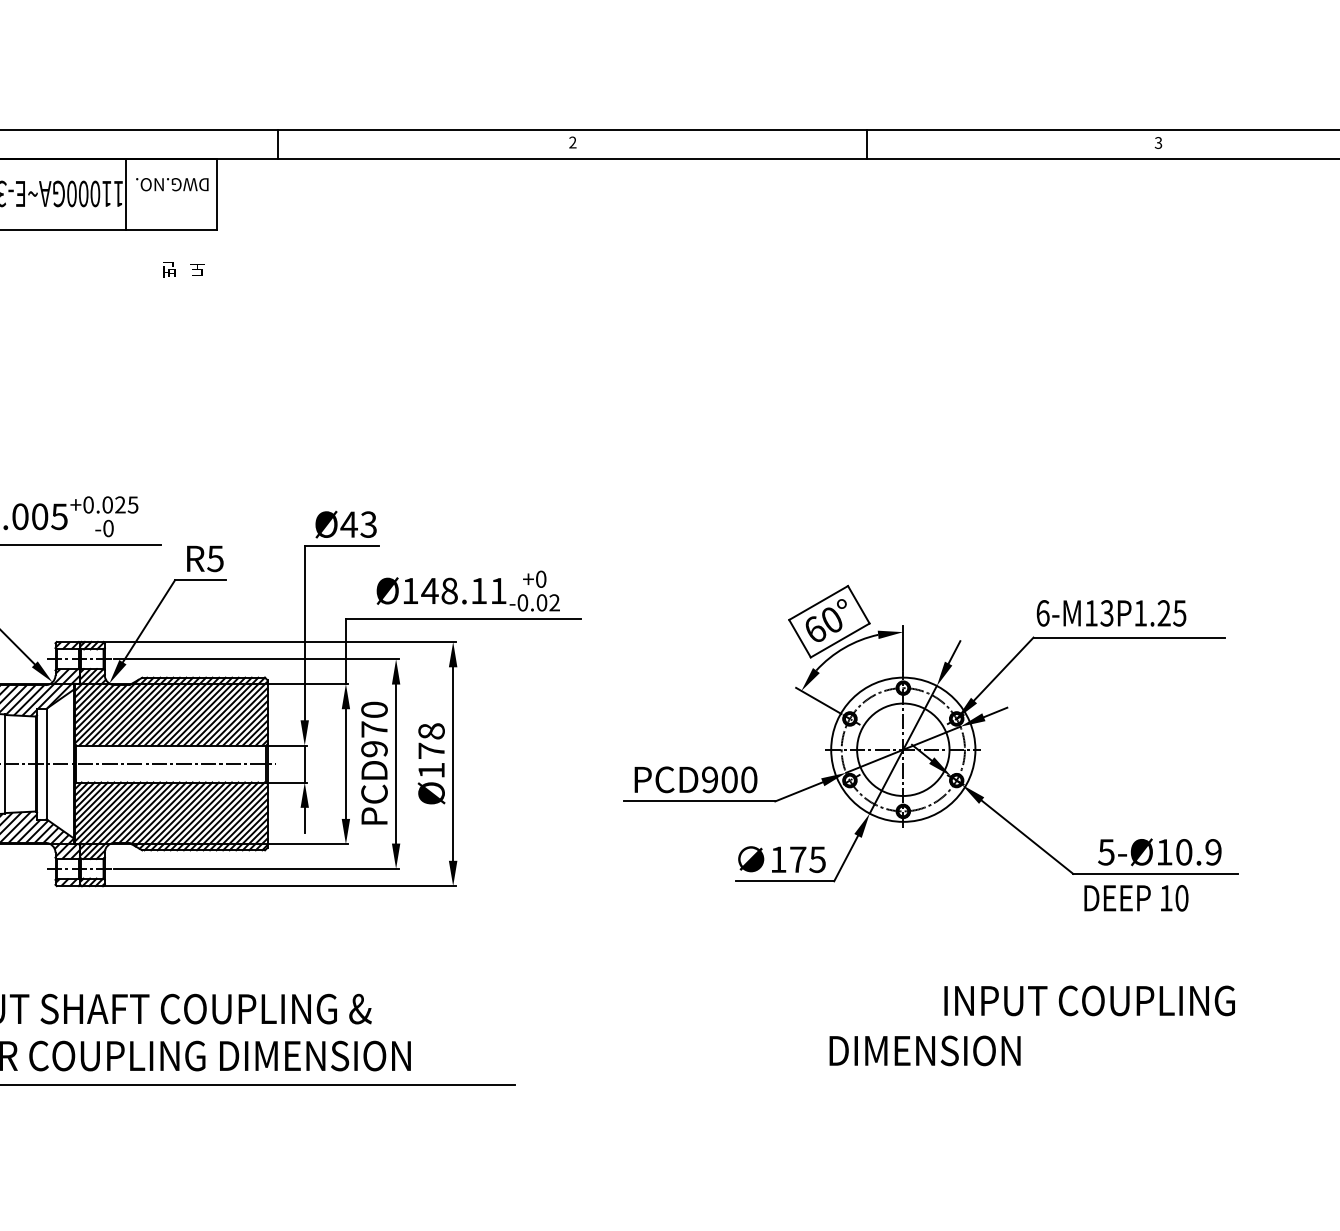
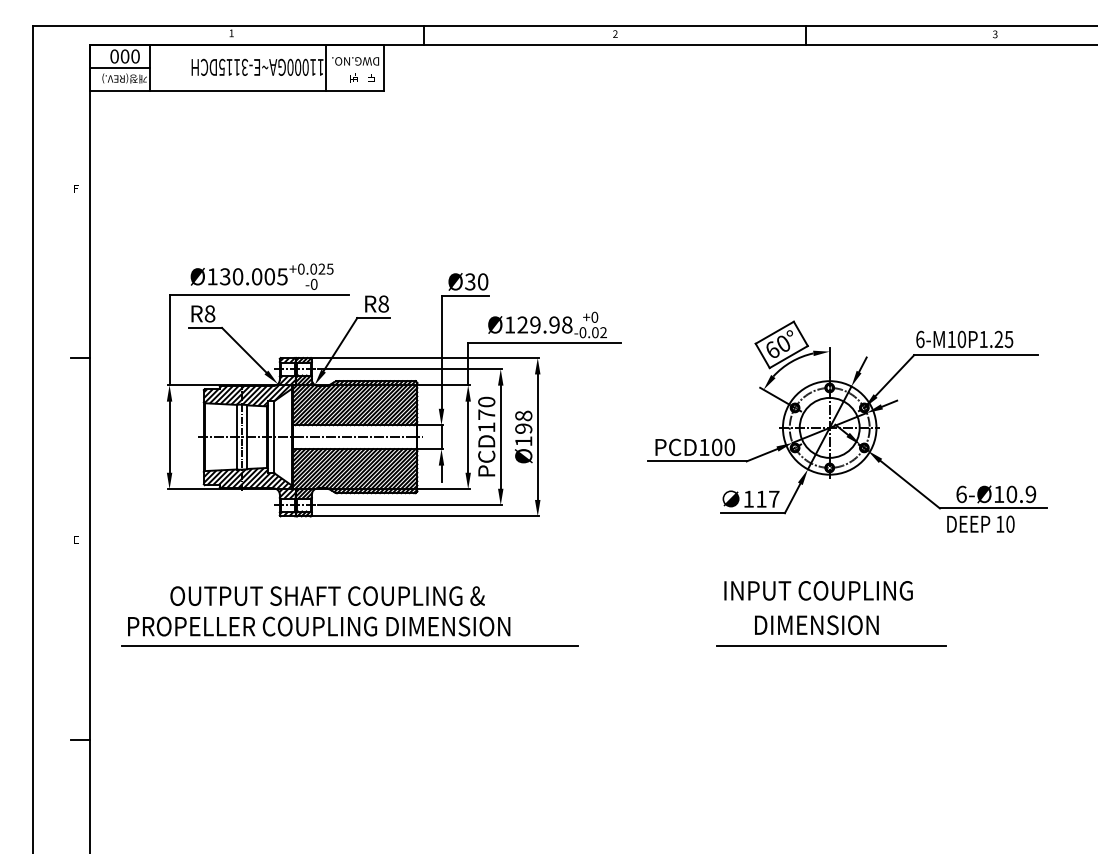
text: (182, 269) -> (362, 77), moved
text: (358, 523) -> (476, 281), Ø43 -> Ø30
text: (215, 557) -> (383, 303), R5 -> R8
text: (463, 590) -> (544, 324), Ø148.11 -> Ø129.98
text: (1106, 613) -> (961, 339), 6-M13P1.25 -> 6-M10P1.25
text: (374, 749) -> (486, 427), PCD970 -> PCD170
text: (431, 750) -> (523, 428), Ø178 -> Ø198
text: (710, 779) -> (704, 447), PCD900 -> PCD100
text: (1106, 850) -> (961, 493), 5-Ø10.9 -> 6-Ø10.9
text: (807, 858) -> (767, 498), 175 -> 117
text: (1089, 1000) -> (818, 590), moved
text: (924, 1051) -> (816, 625), moved
line: (906, 1085) -> (831, 645), added

